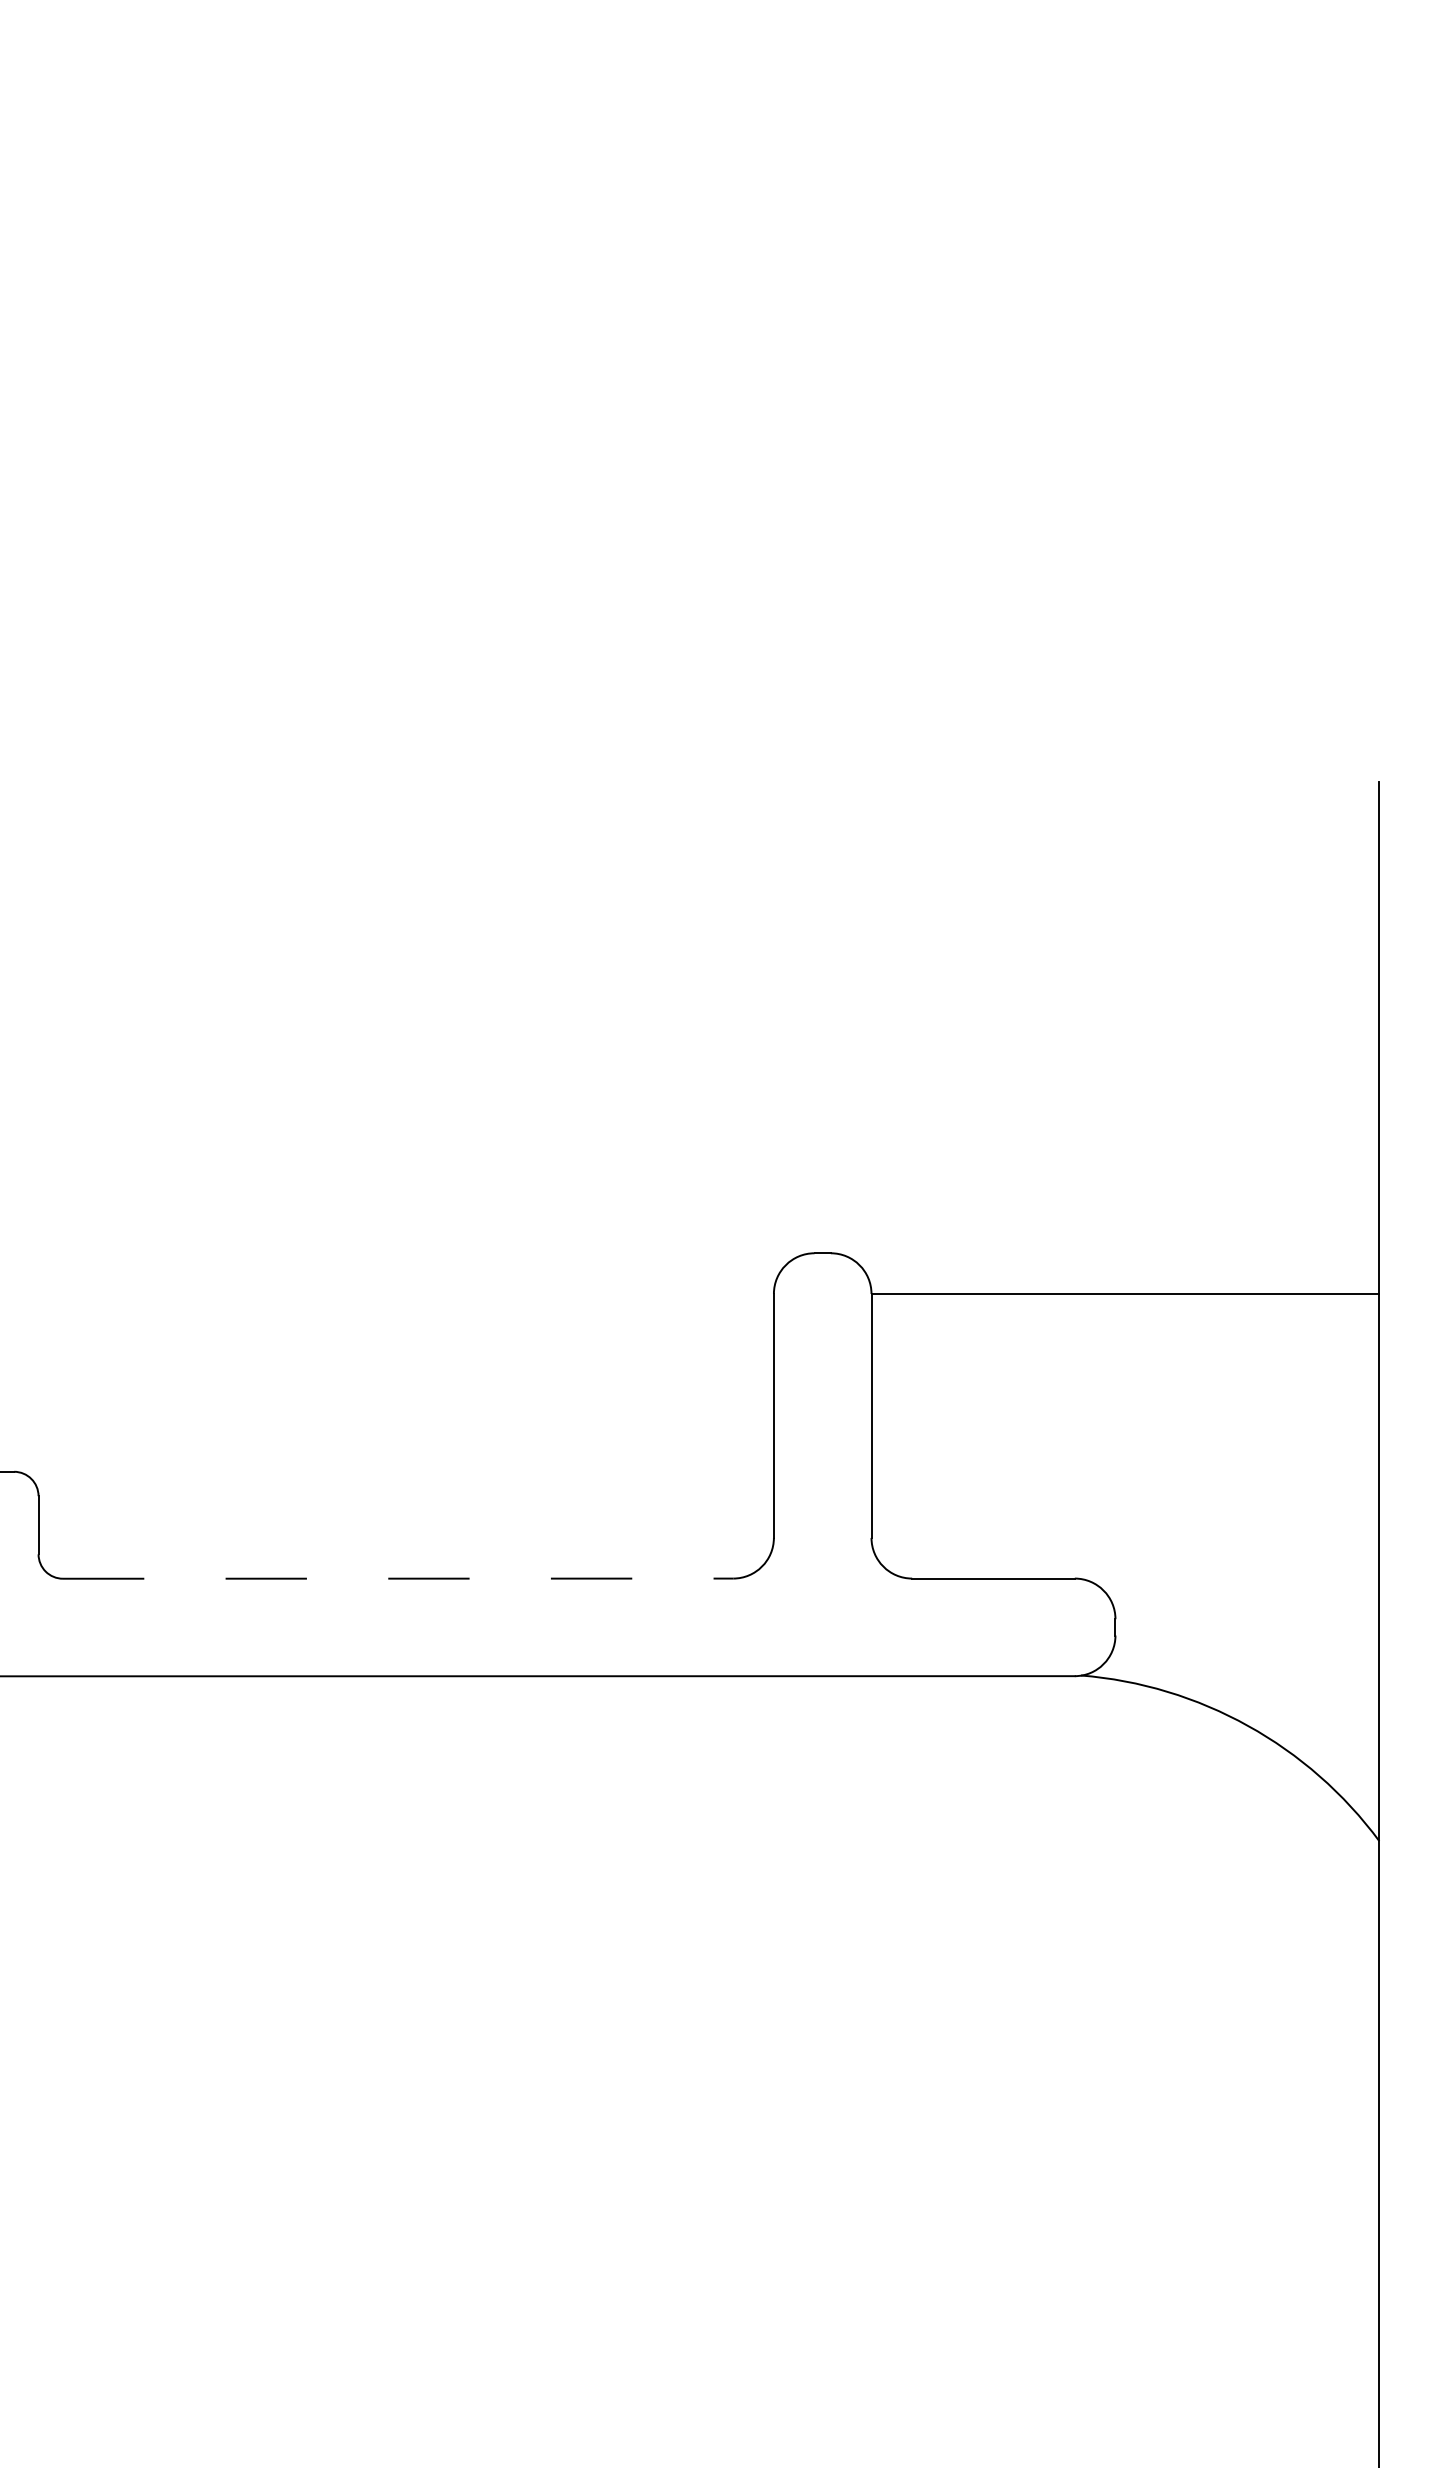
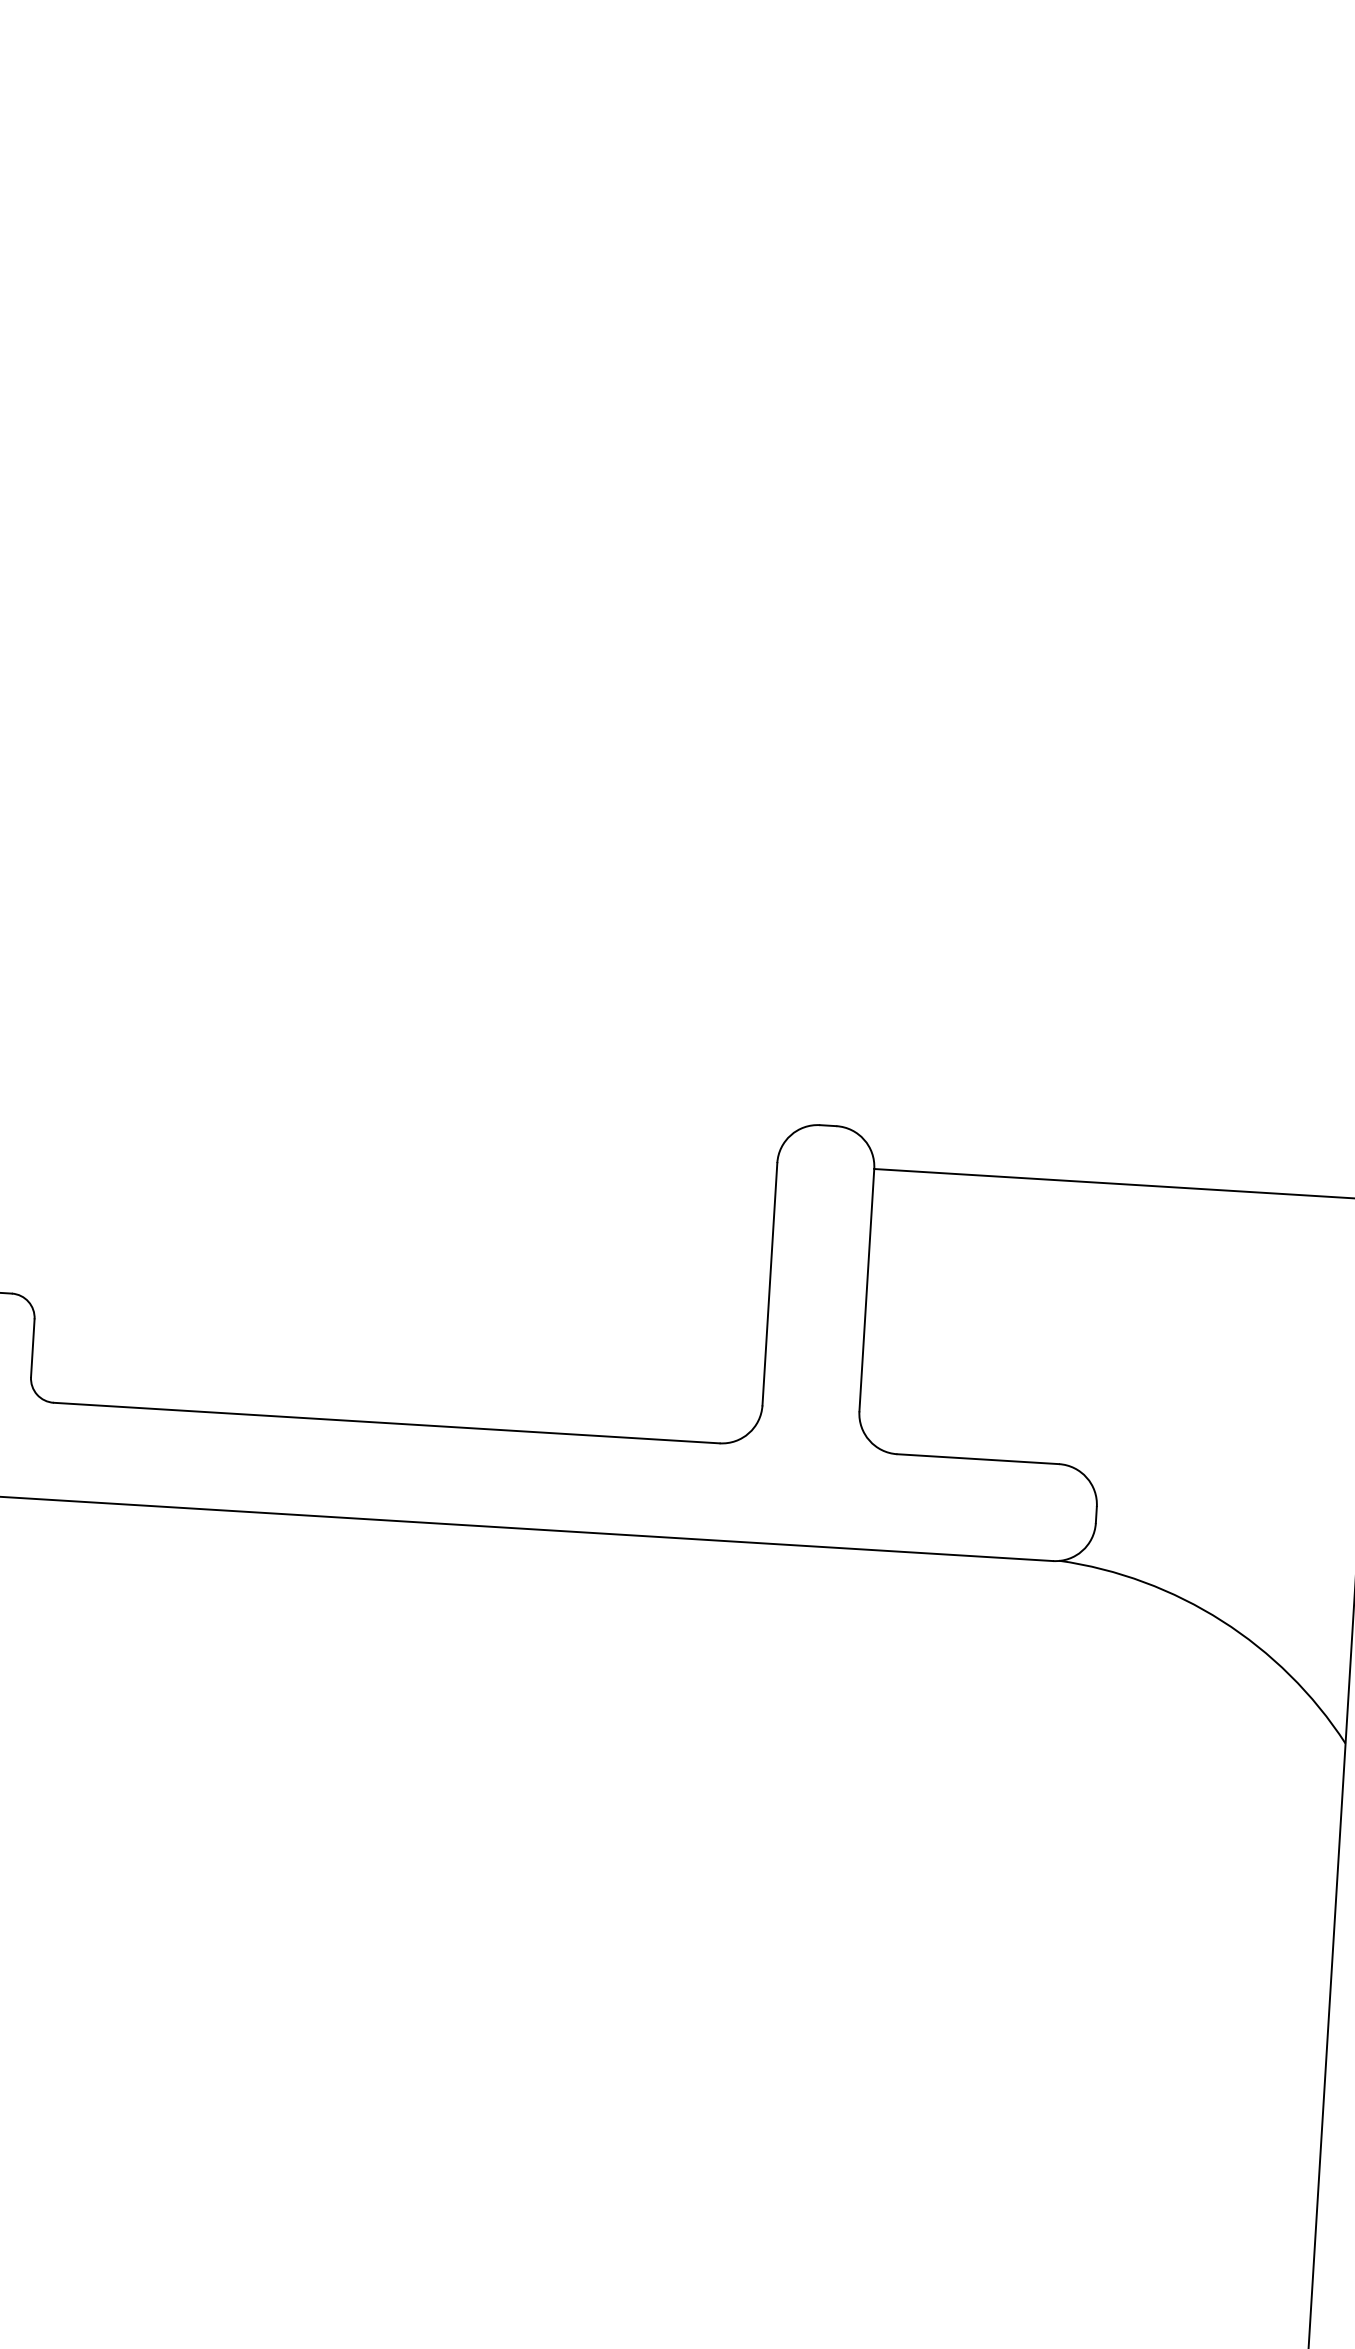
line: (398, 1578) -> (387, 1422), dashed -> solid

